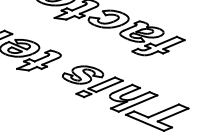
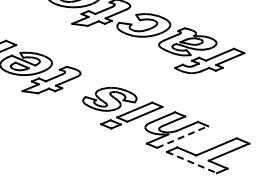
line: (137, 103) -> (182, 137), solid -> dashed
line: (145, 122) -> (192, 162), solid -> dashed

